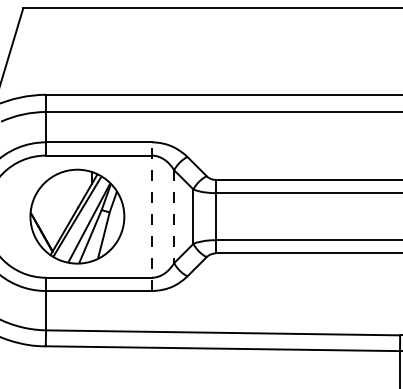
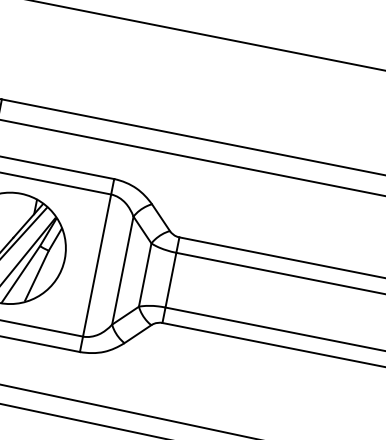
line: (152, 216) -> (97, 265), dashed -> solid
line: (174, 217) -> (122, 271), dashed -> solid

